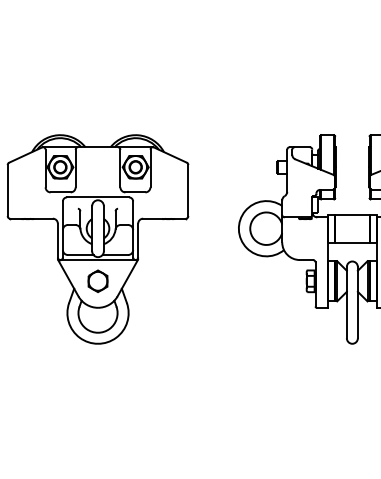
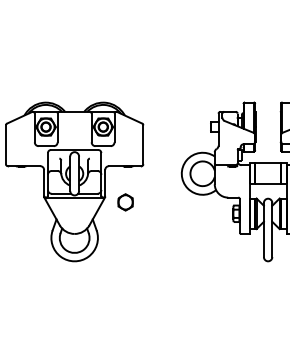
part: (97, 280) -> (125, 201), moved

